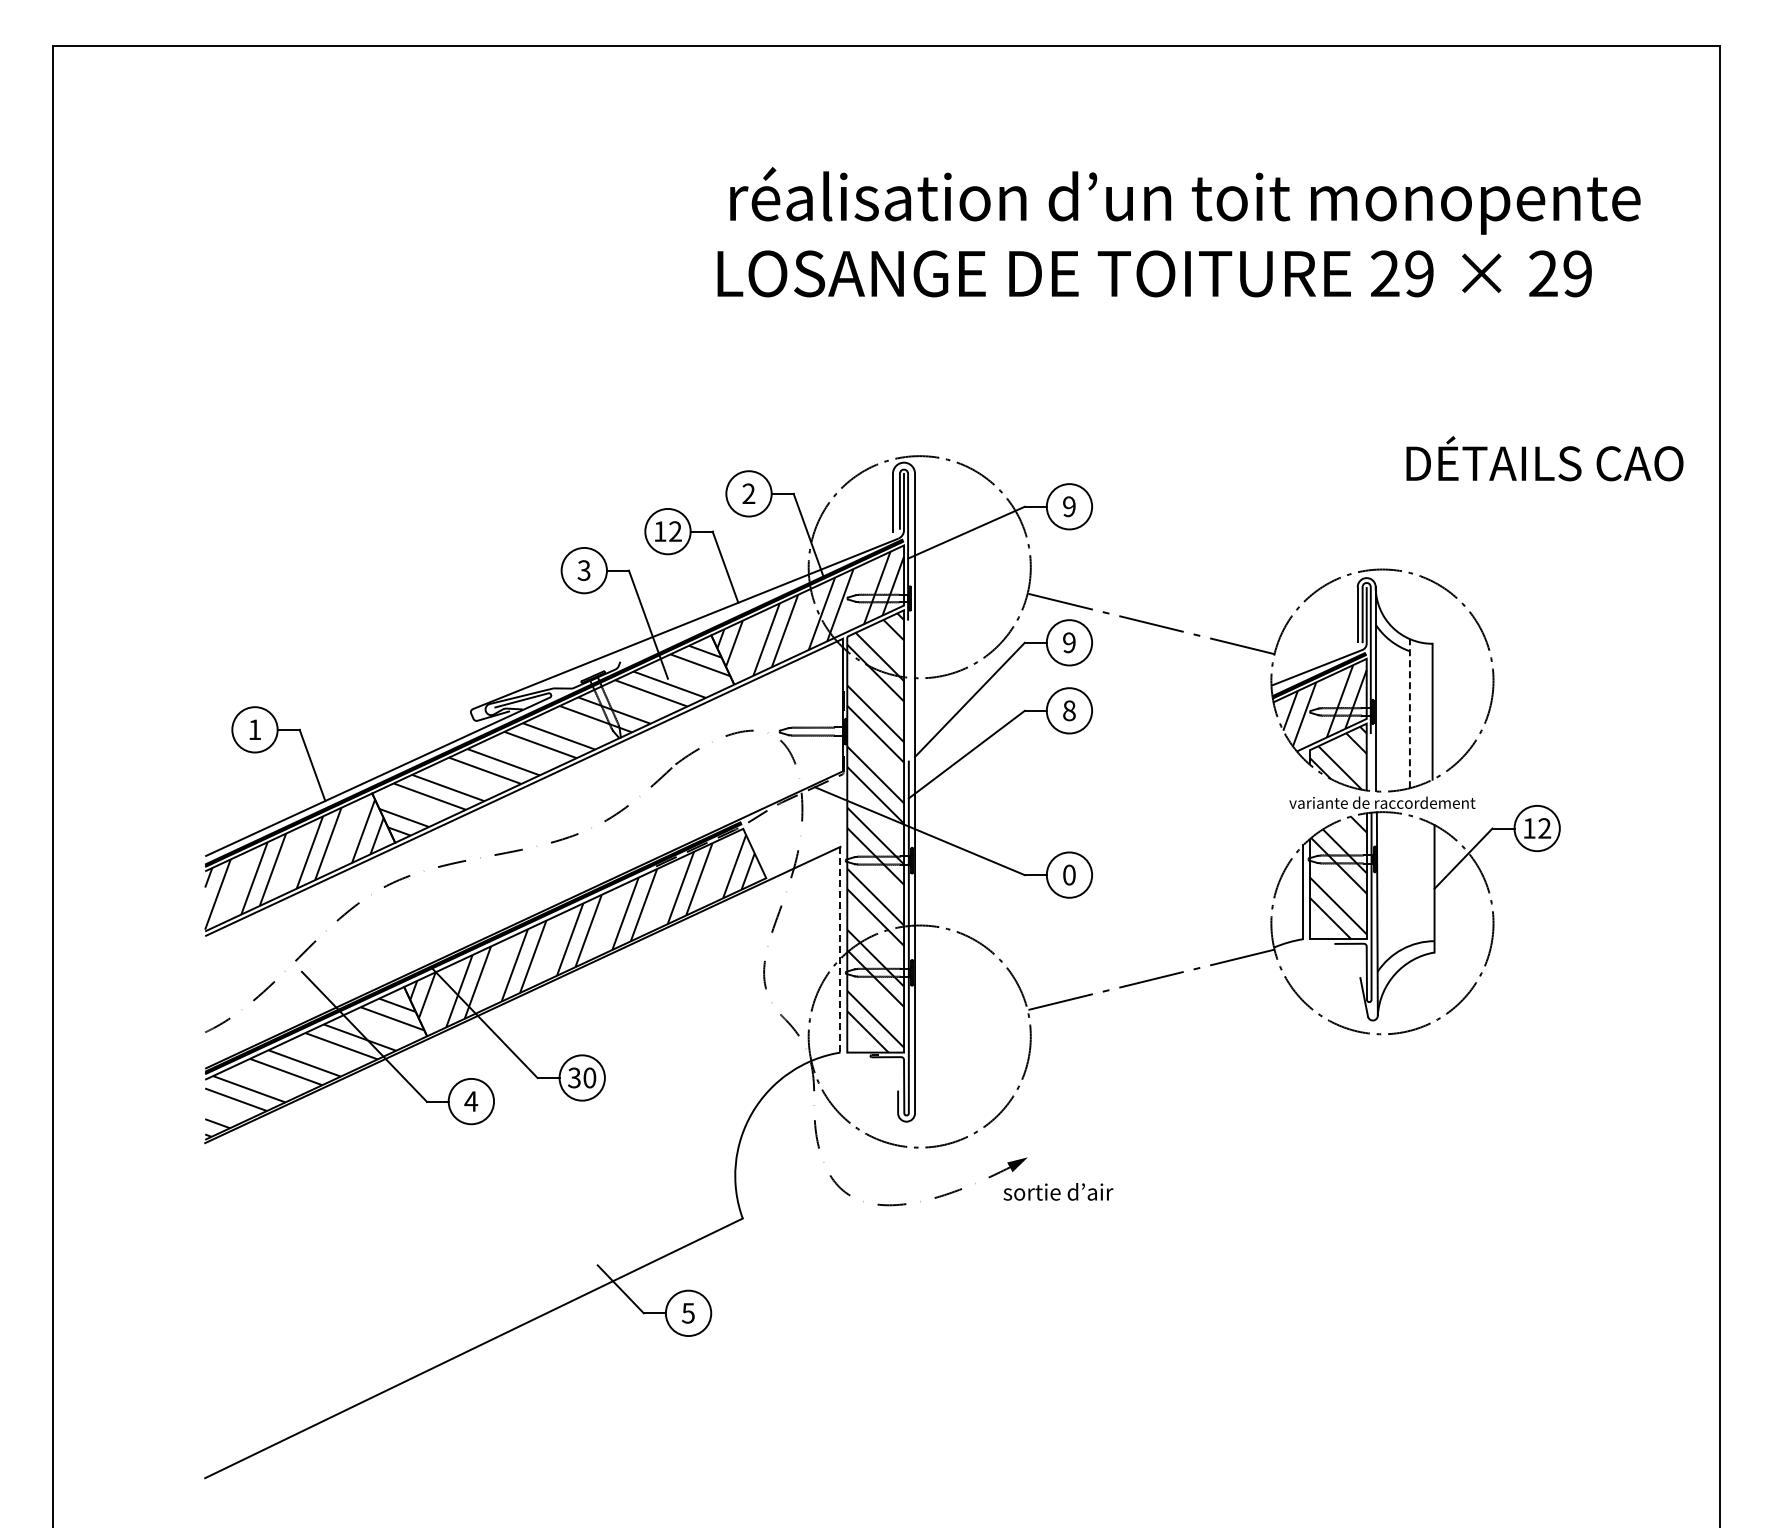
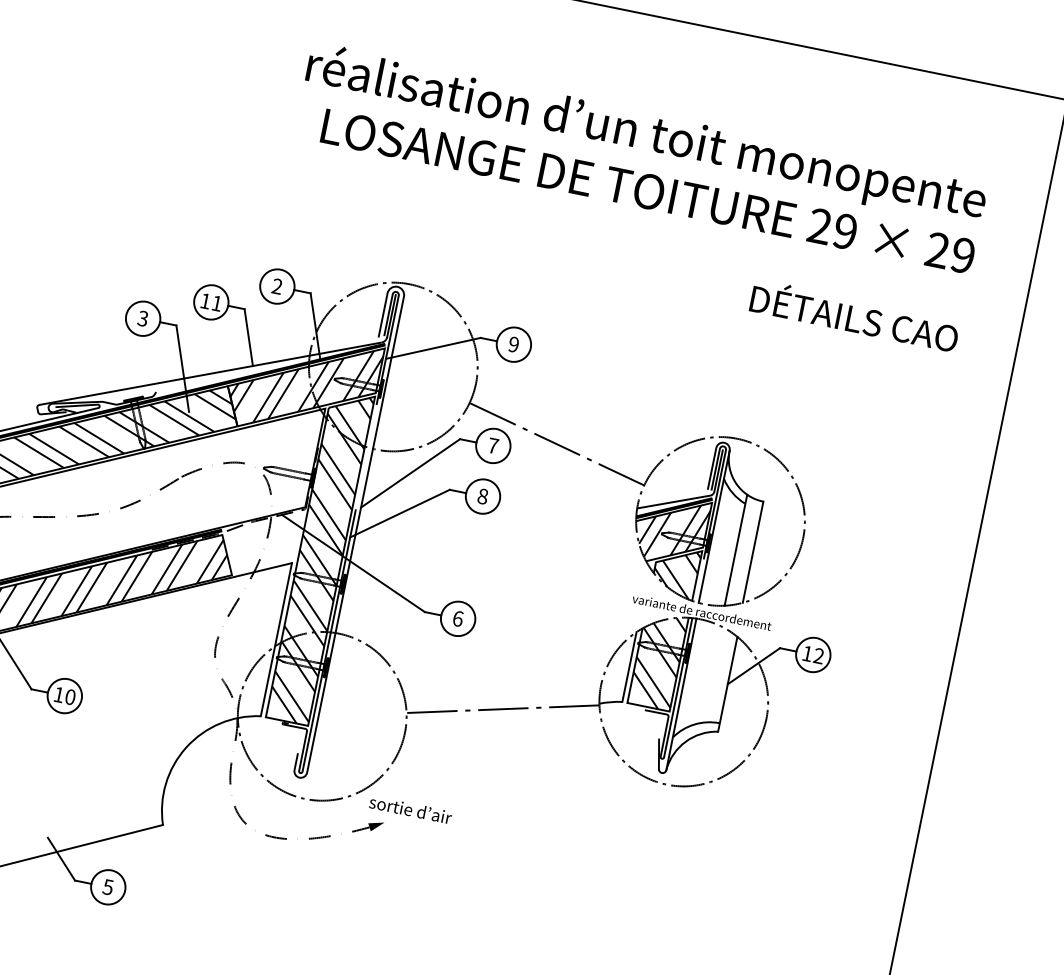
text: (1154, 273) -> (648, 191), moved
text: (1544, 458) -> (854, 315), moved
text: (675, 531) -> (216, 303), 12 -> 11
text: (1069, 642) -> (493, 445), 9 -> 7
line: (1409, 713) -> (735, 550), dashed -> solid
text: (1069, 874) -> (458, 618), 0 -> 6
line: (840, 949) -> (276, 639), dashed -> solid
text: (574, 1077) -> (59, 694), 30 -> 10
text: (1058, 1191) -> (410, 809), moved

